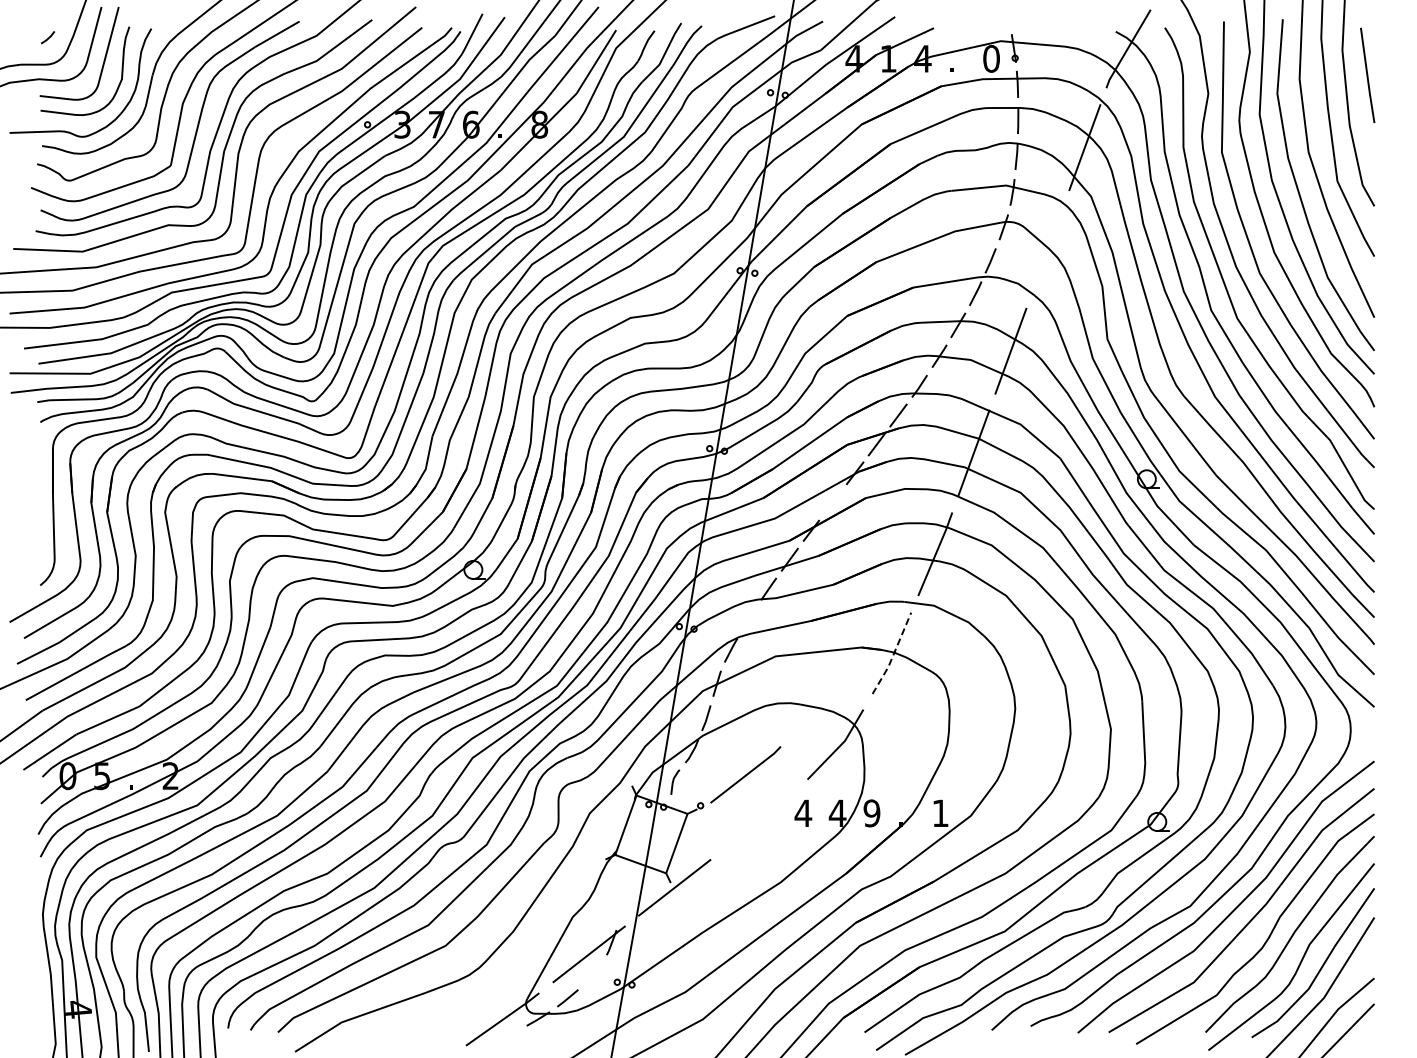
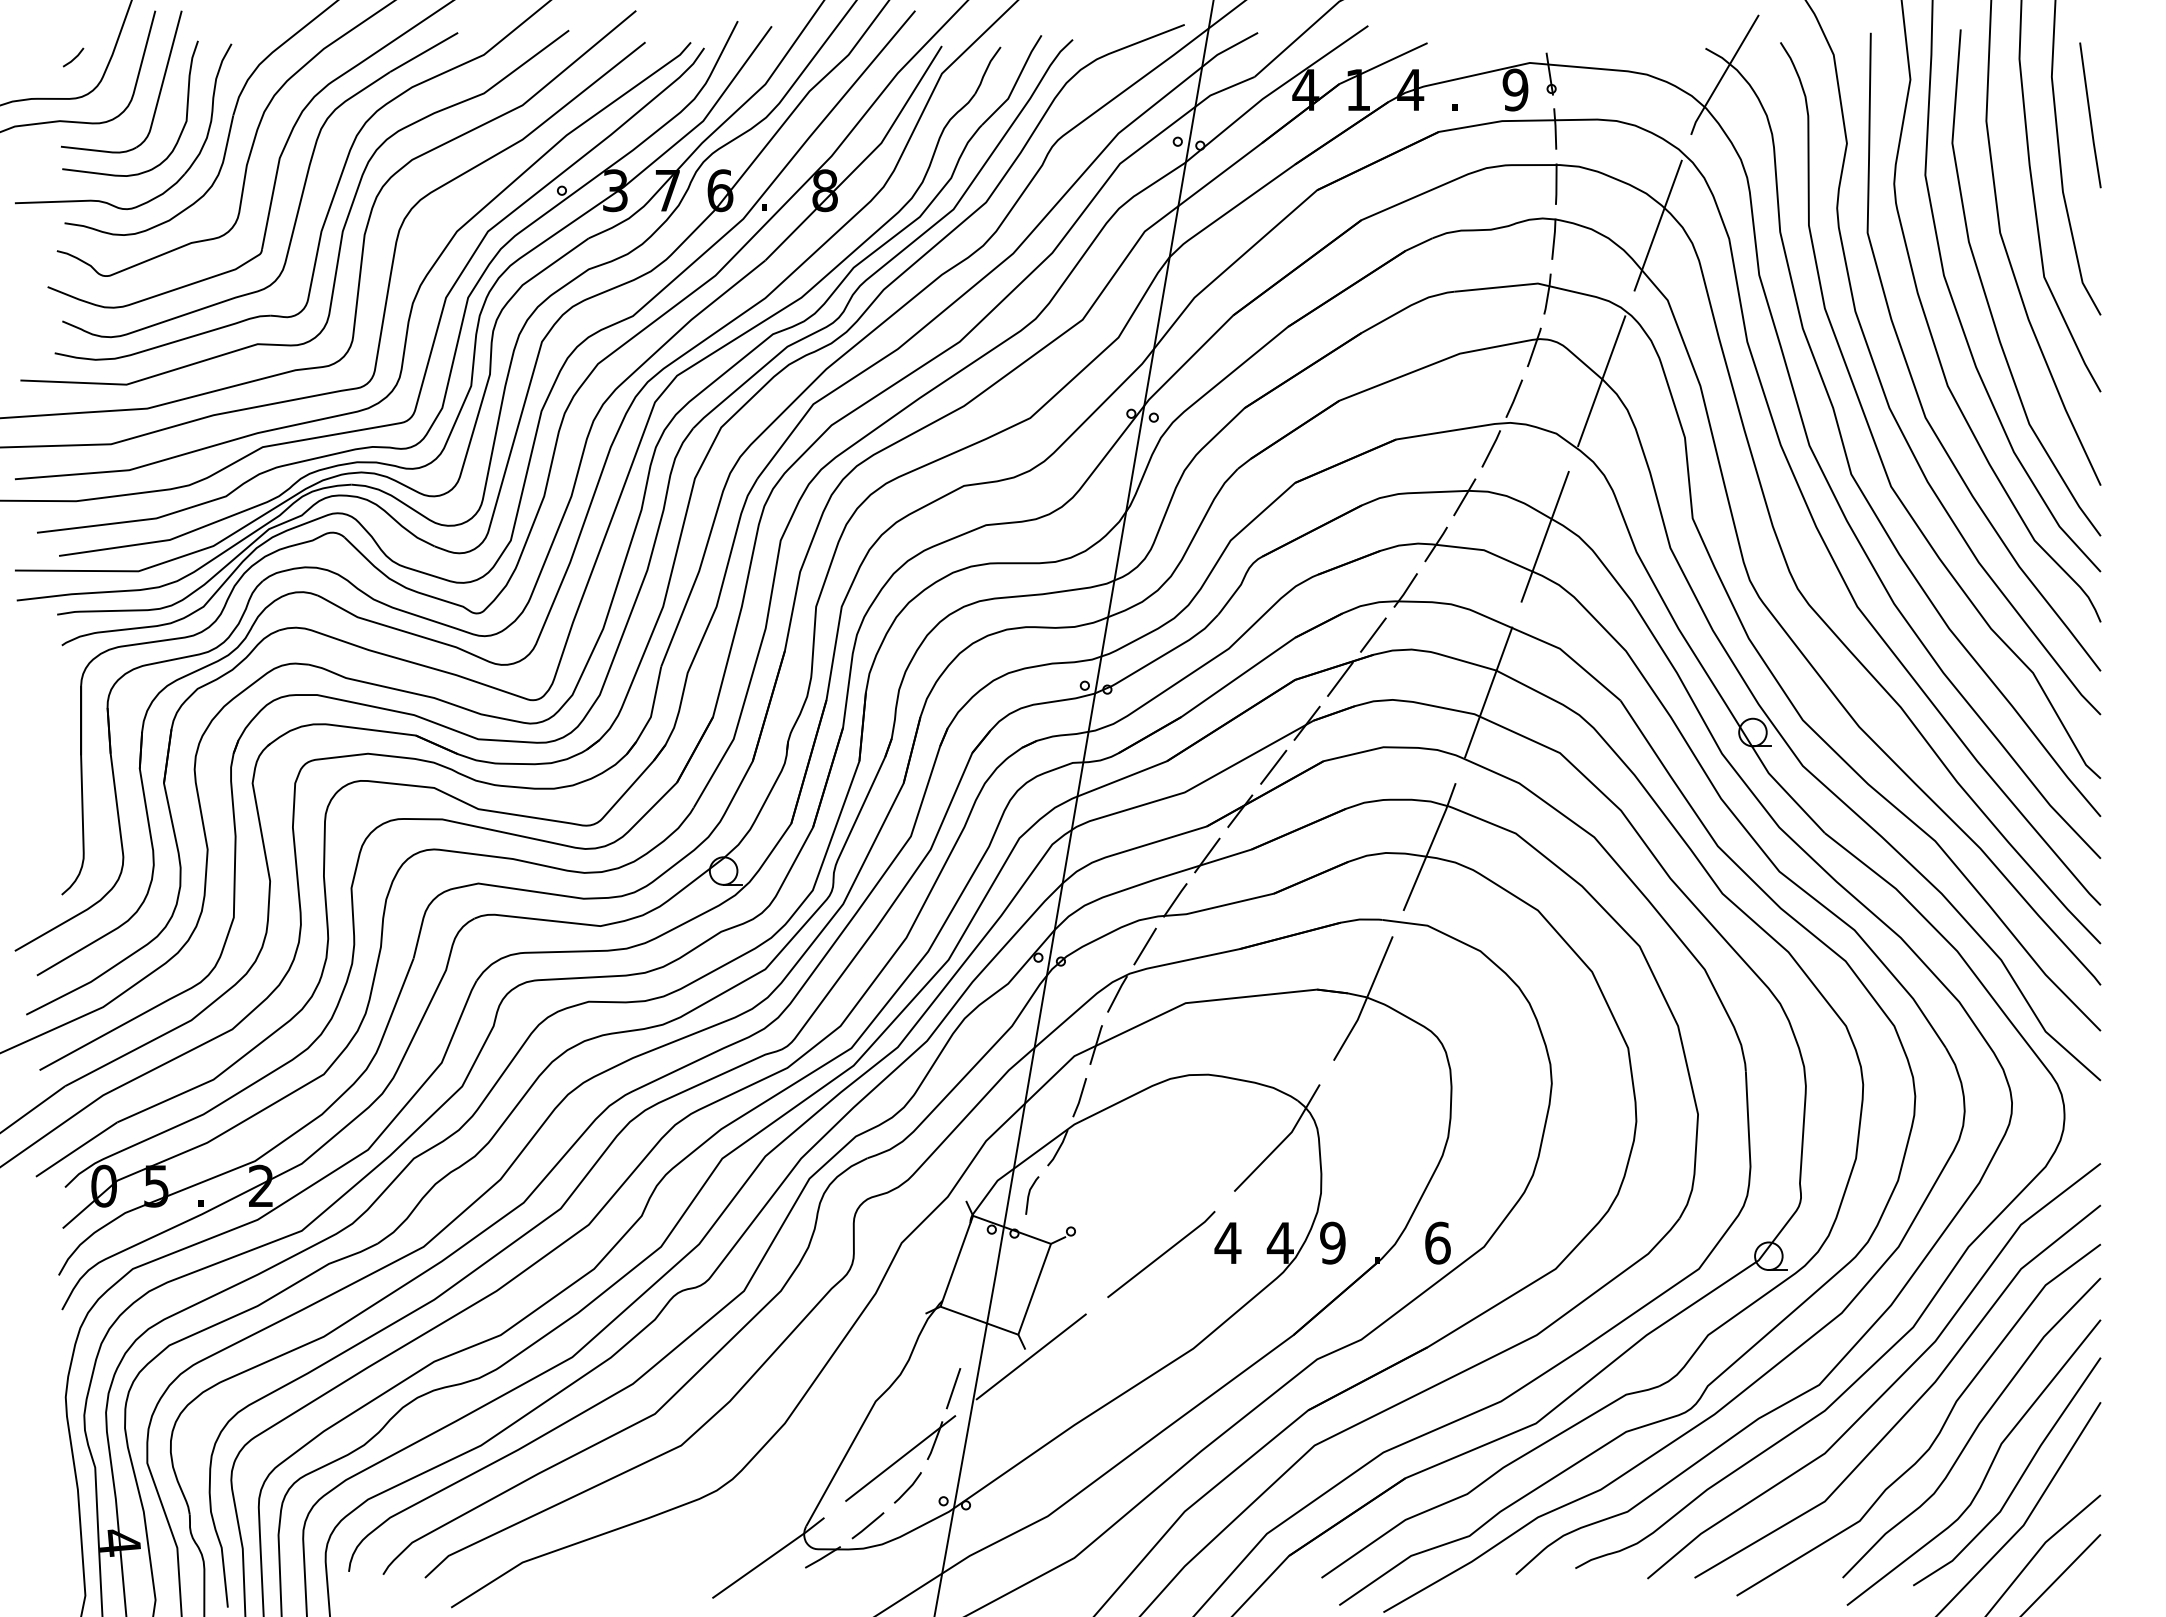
text: (991, 58) -> (1515, 89), 0 -> 9
line: (1047, 248) -> (1601, 379), added
line: (833, 501) -> (1274, 766), added
line: (749, 618) -> (1145, 945), added
line: (893, 654) -> (1365, 1000), dashed -> solid
line: (745, 774) -> (1160, 1253), moved
text: (940, 813) -> (1437, 1243), 1 -> 6
line: (623, 908) -> (953, 1388), added
line: (593, 973) -> (907, 1487), added

